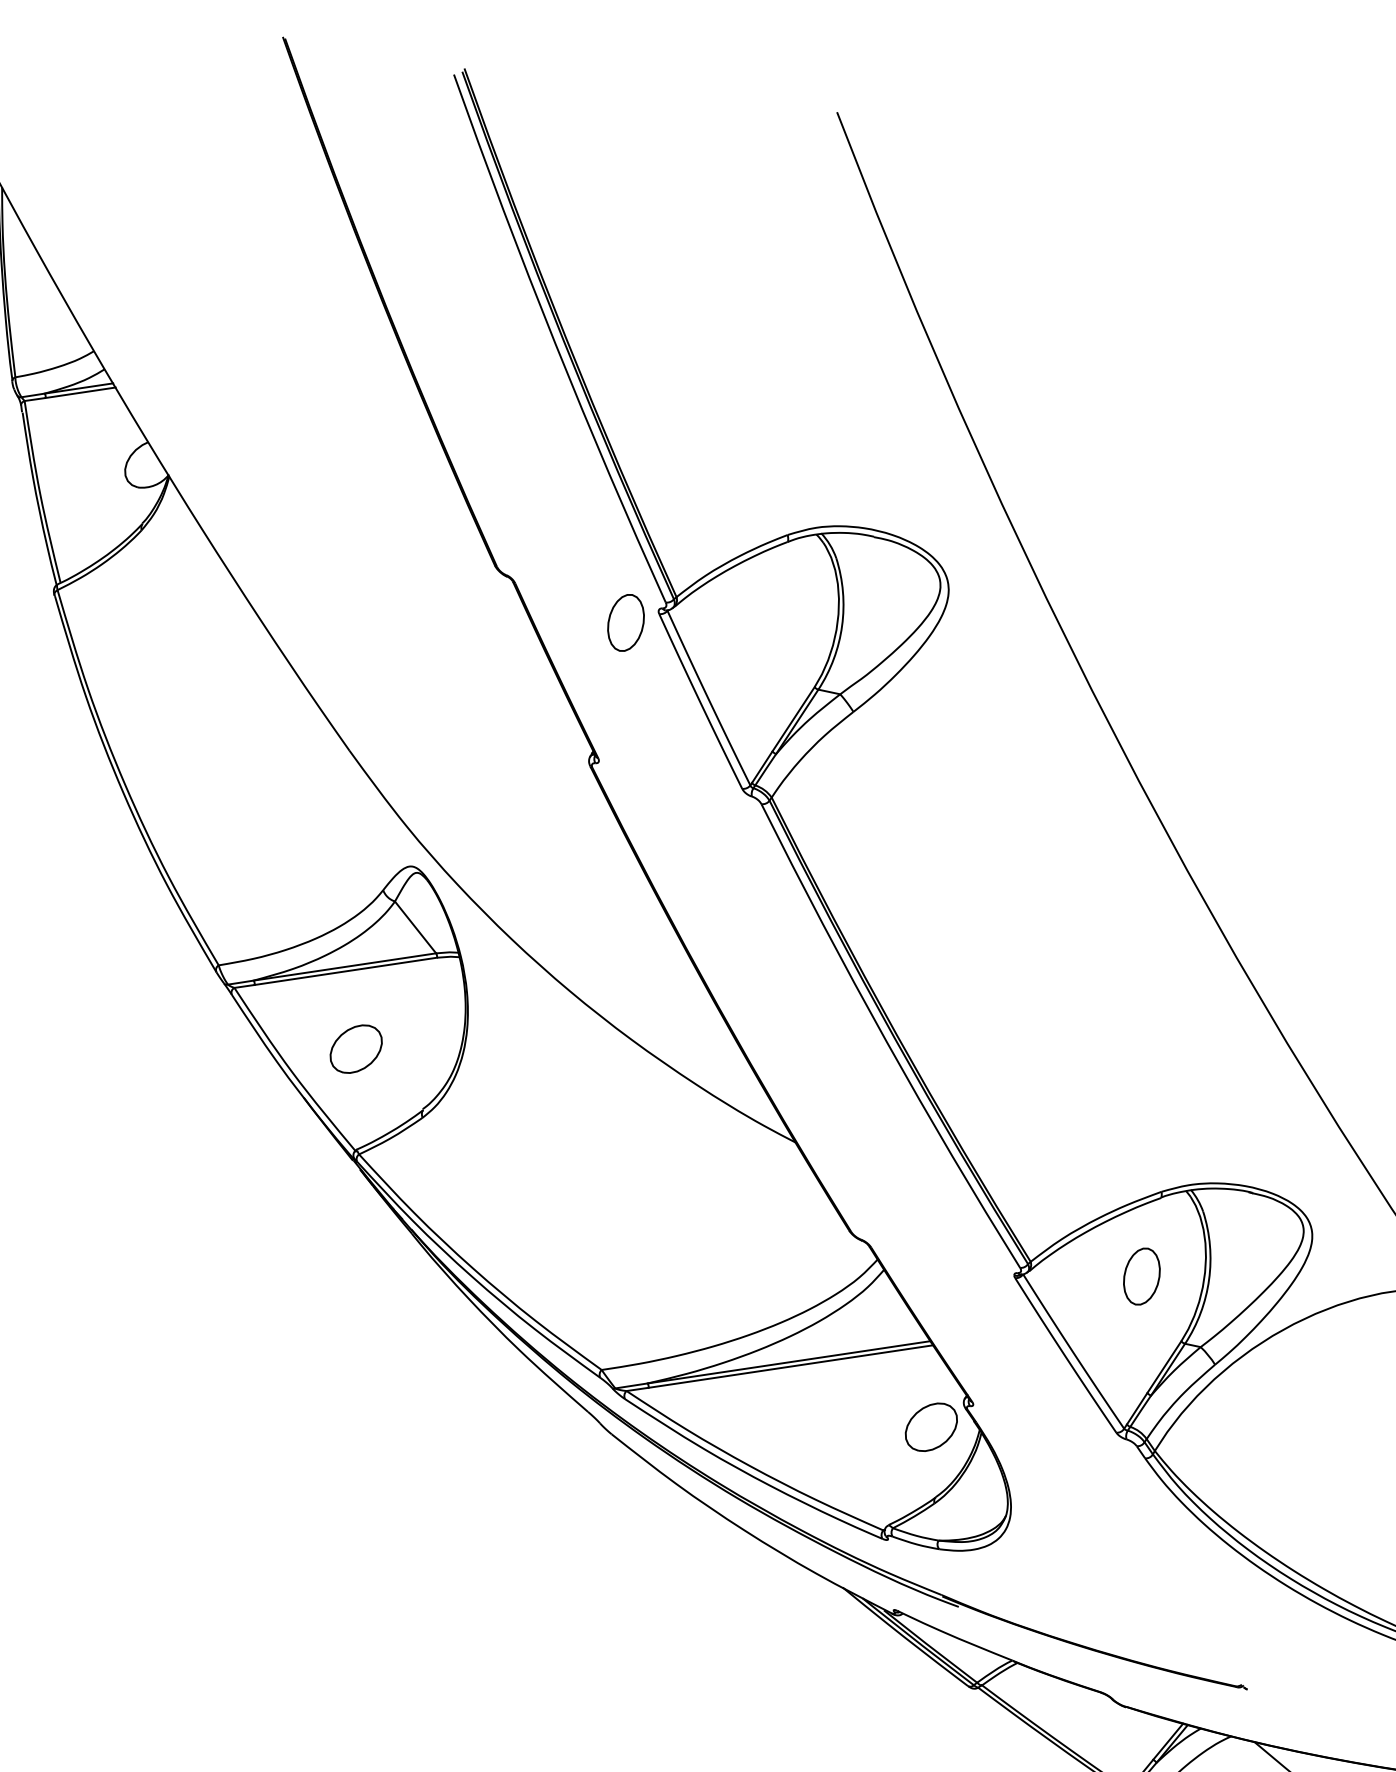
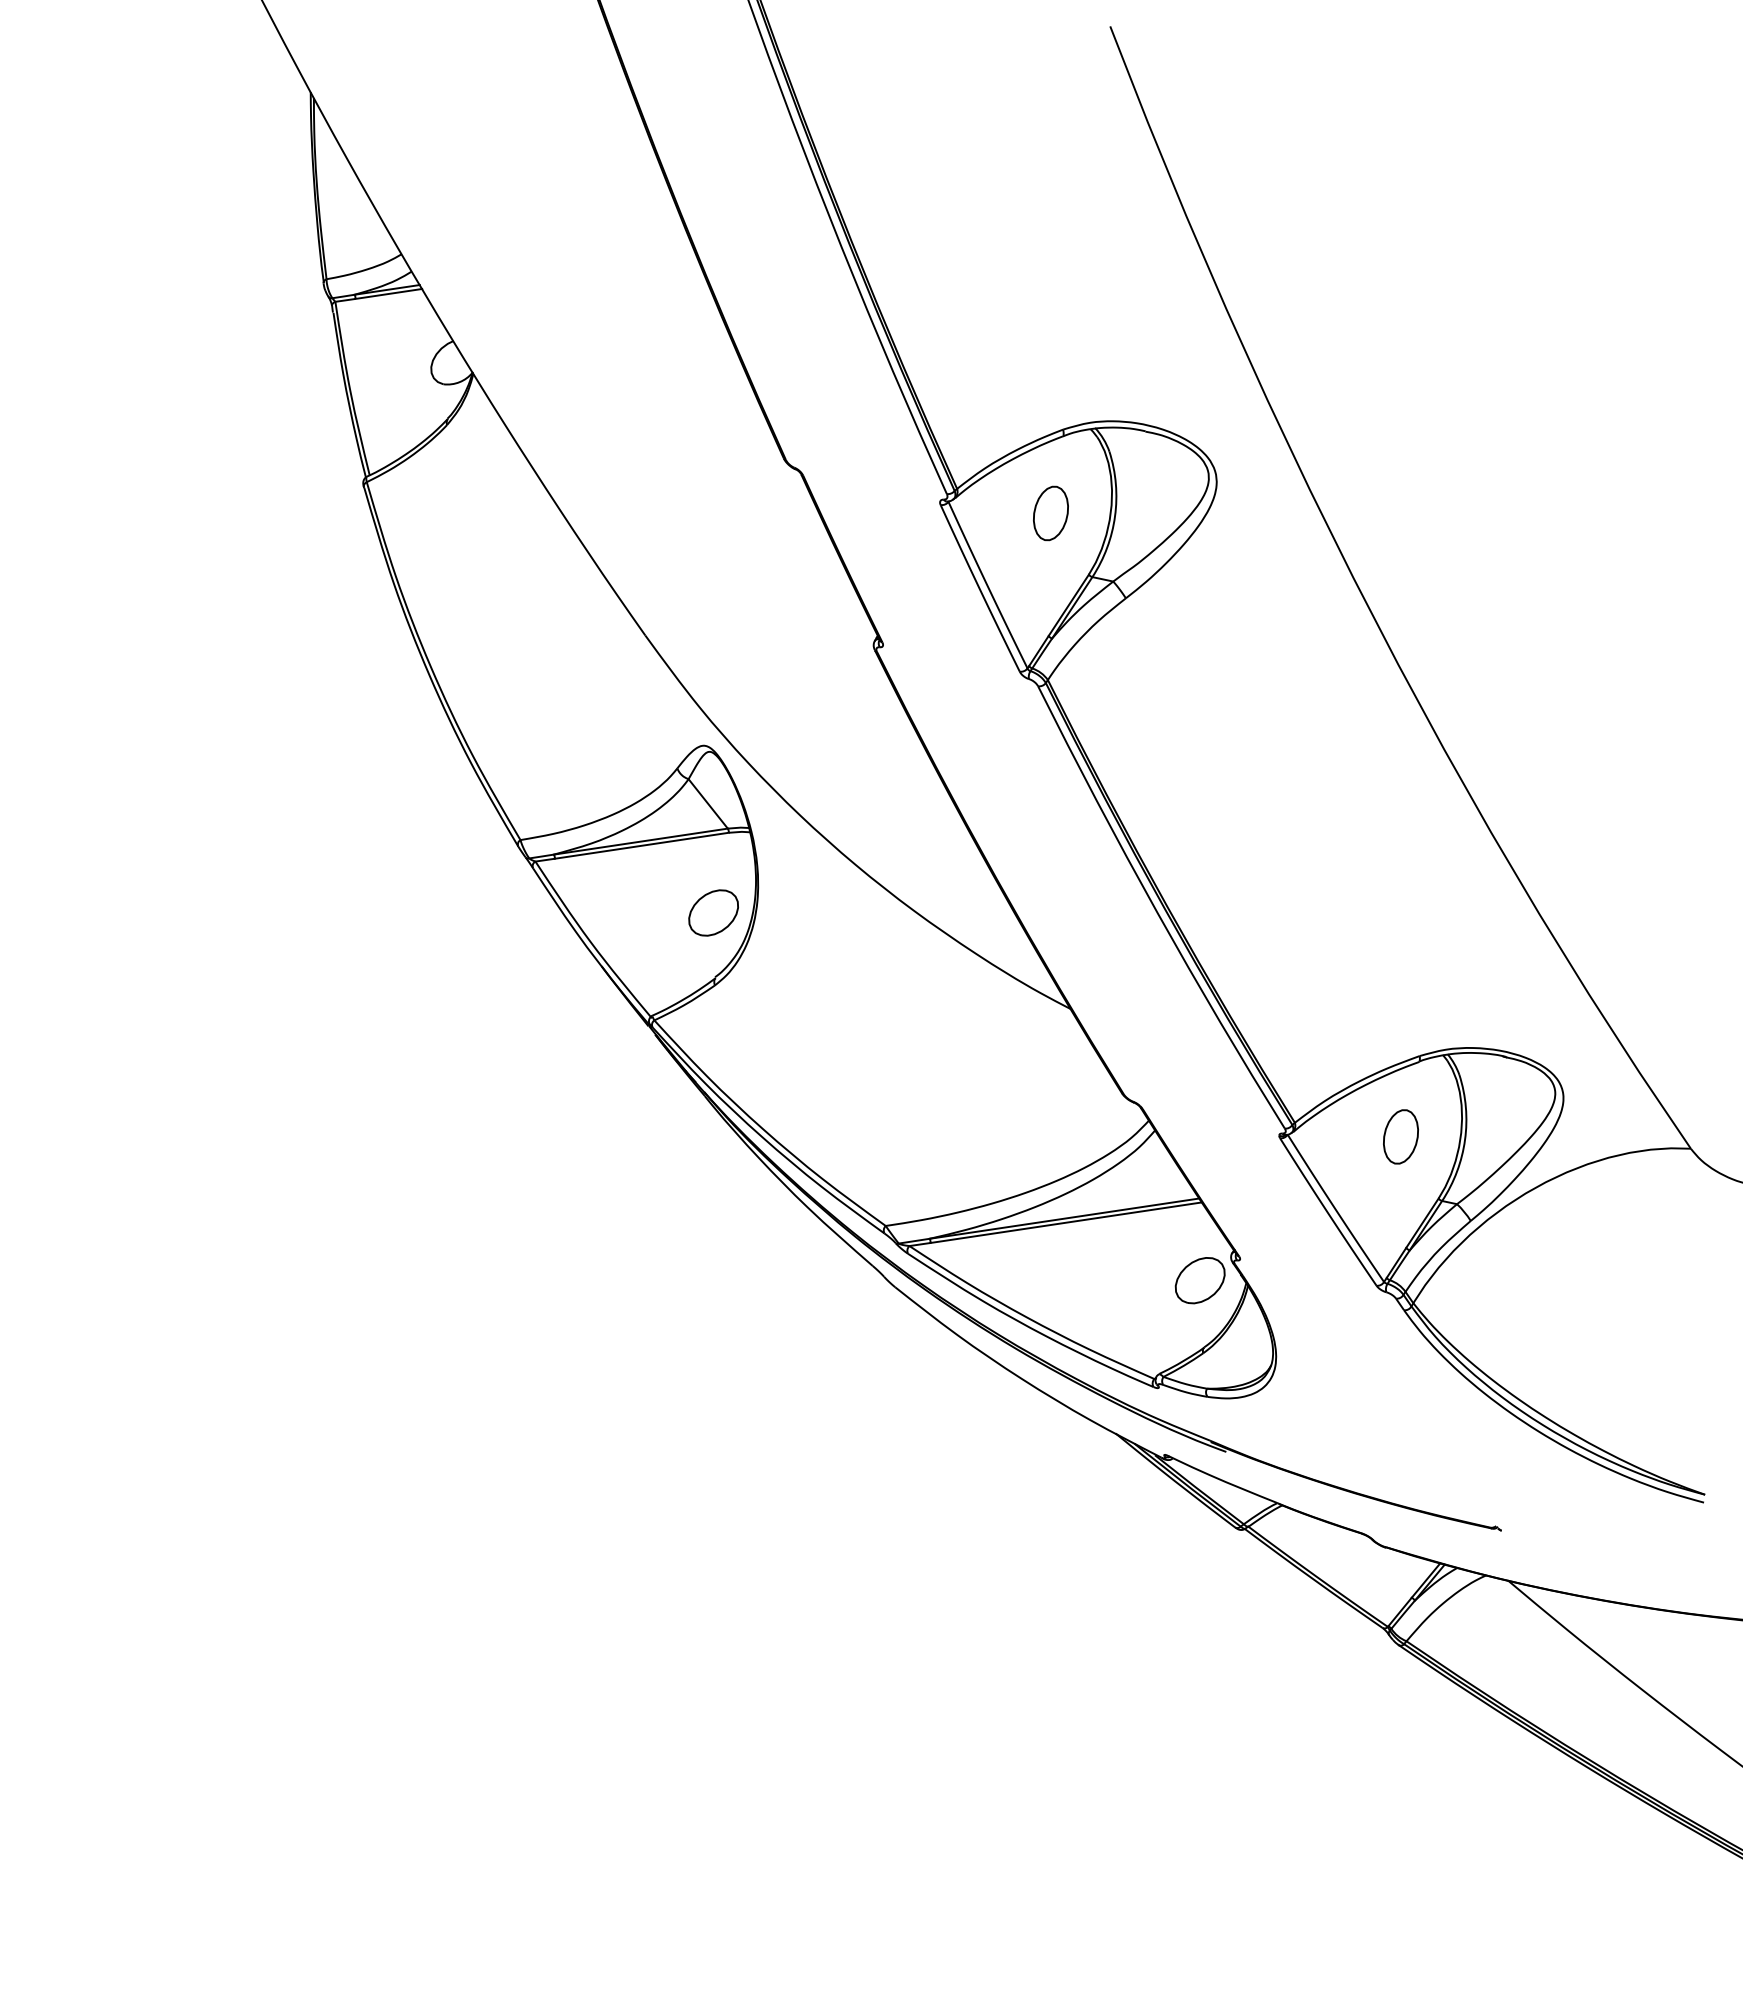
part: (625, 622) -> (1050, 513), moved
part: (356, 1048) -> (713, 912), moved

